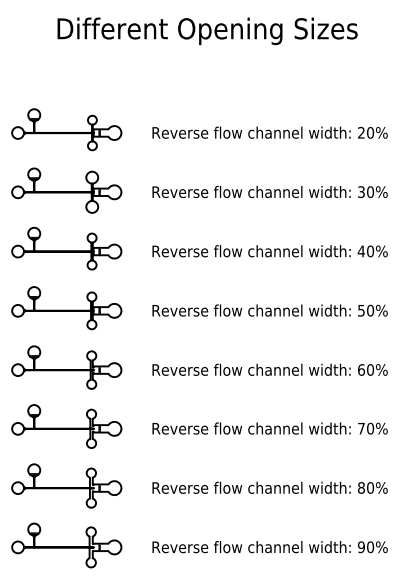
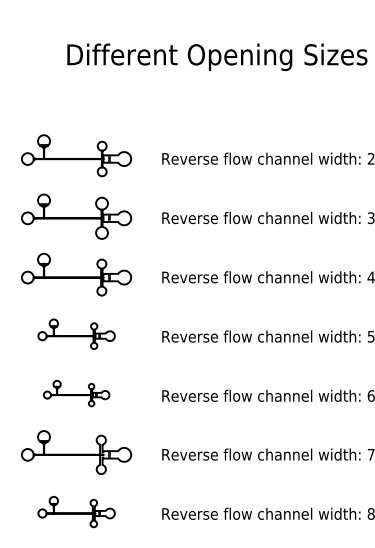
part: (66, 308) -> (76, 334), size x0.7
part: (66, 367) -> (76, 393), size x0.6
part: (66, 485) -> (76, 511), size x0.7

